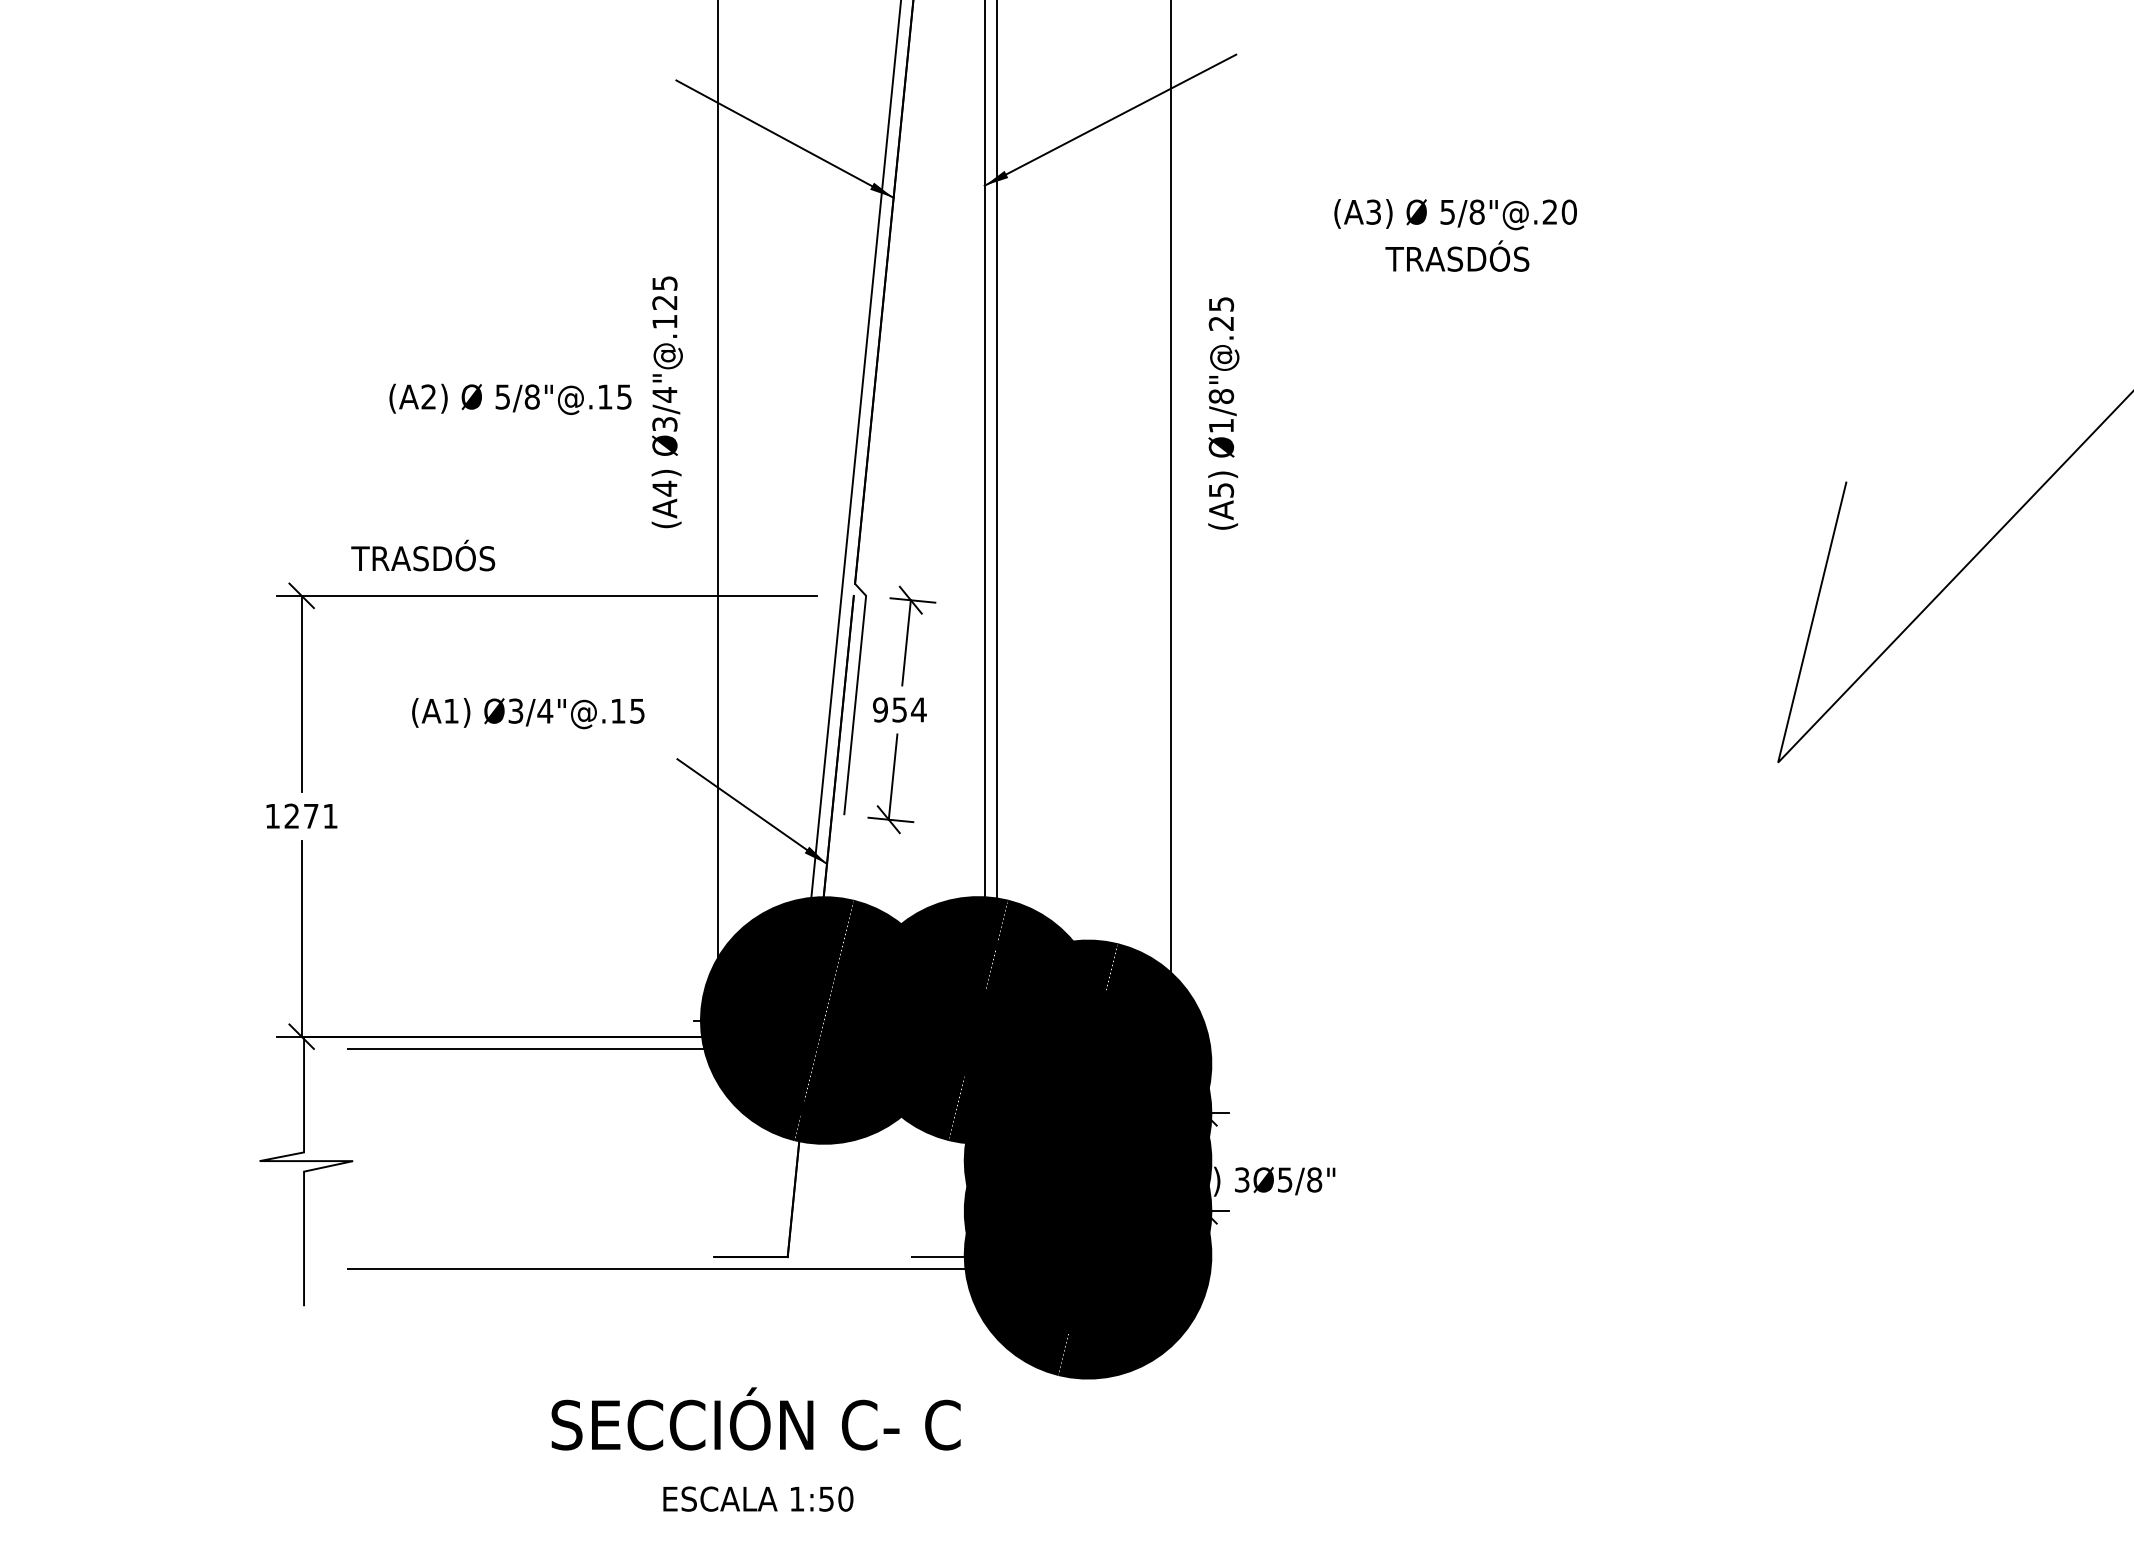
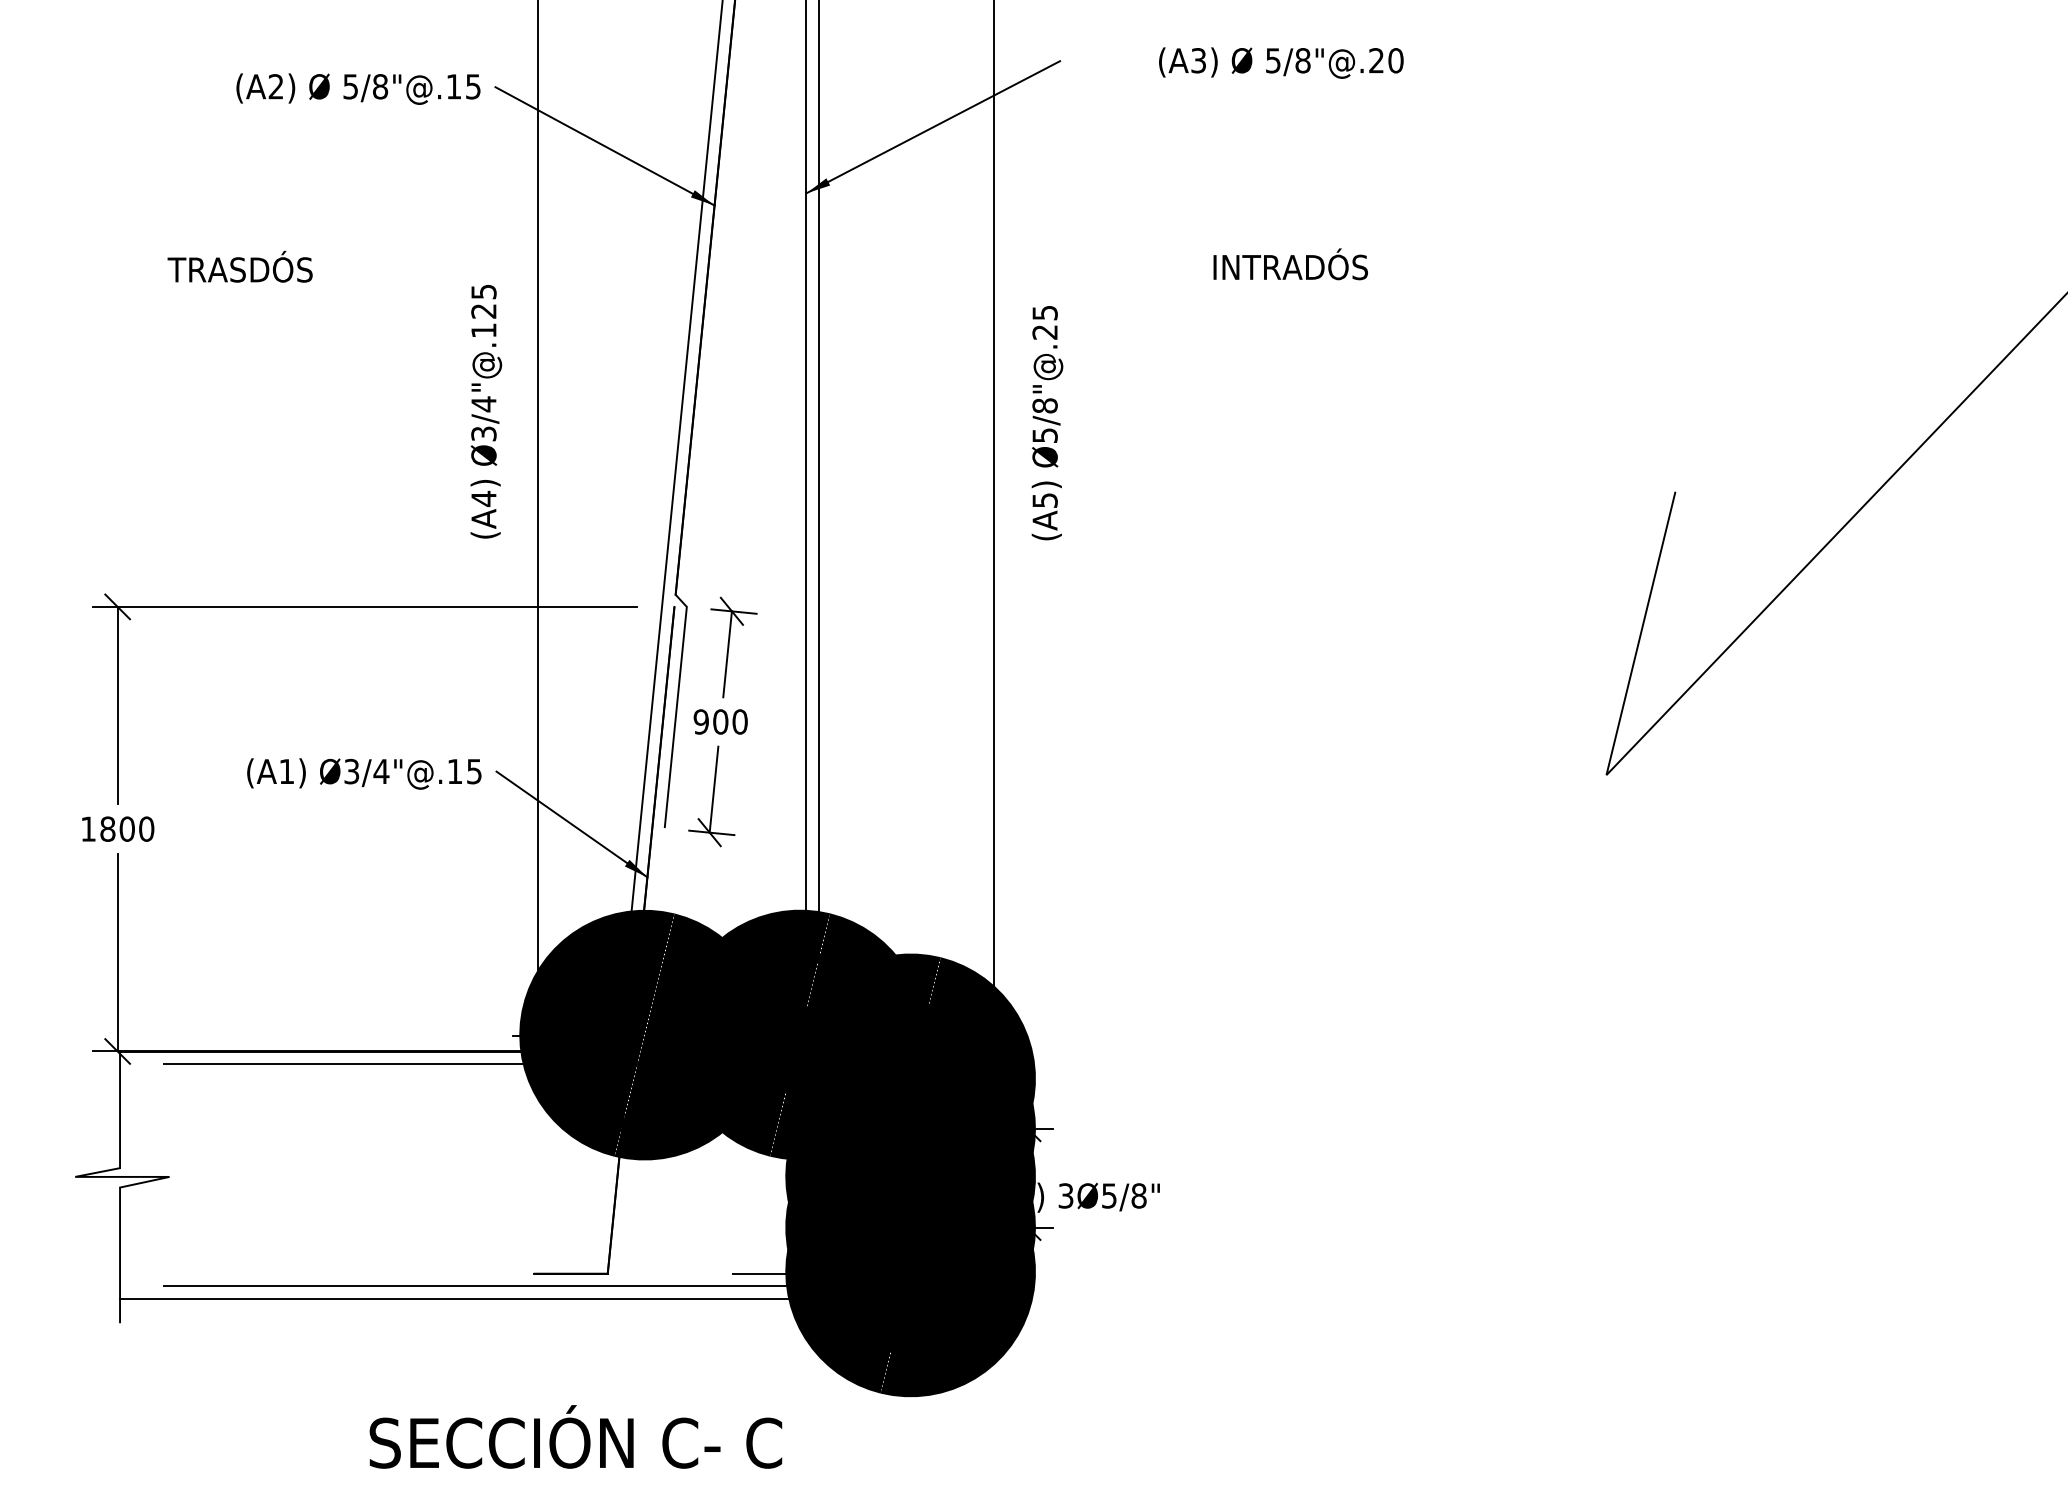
text: (1455, 214) -> (1281, 63), moved
text: (1463, 255) -> (1289, 263), TRASDÓS -> INTRADÓS
text: (510, 398) -> (358, 88), moved
text: (1221, 426) -> (1045, 436), Ø1/8"@.25 -> Ø5/8"@.25
text: (423, 555) -> (240, 266), moved
text: (909, 709) -> (730, 721), 954 -> 900
text: (528, 713) -> (364, 773), moved
text: (311, 815) -> (127, 828), 1271 -> 1800
line: (711, 1281) -> (530, 1298), added

